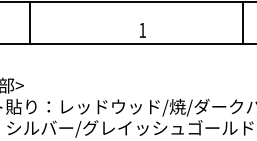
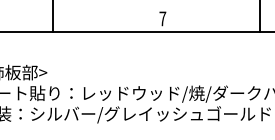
text: (142, 29) -> (162, 18), 1 -> 7

